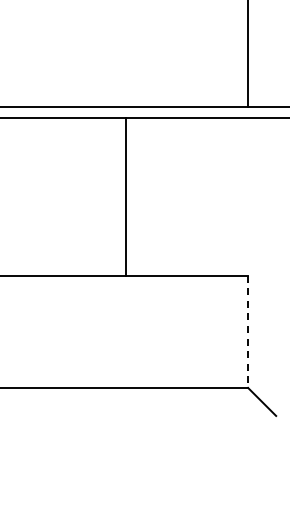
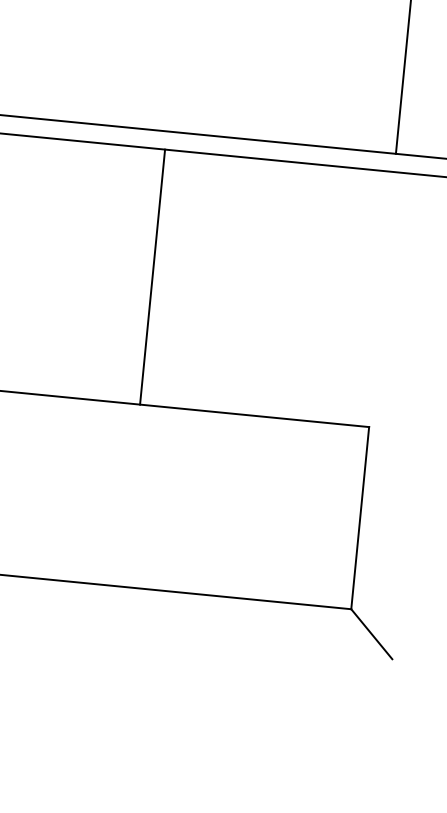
line: (125, 196) -> (152, 276), moved
line: (248, 332) -> (360, 519), dashed -> solid

